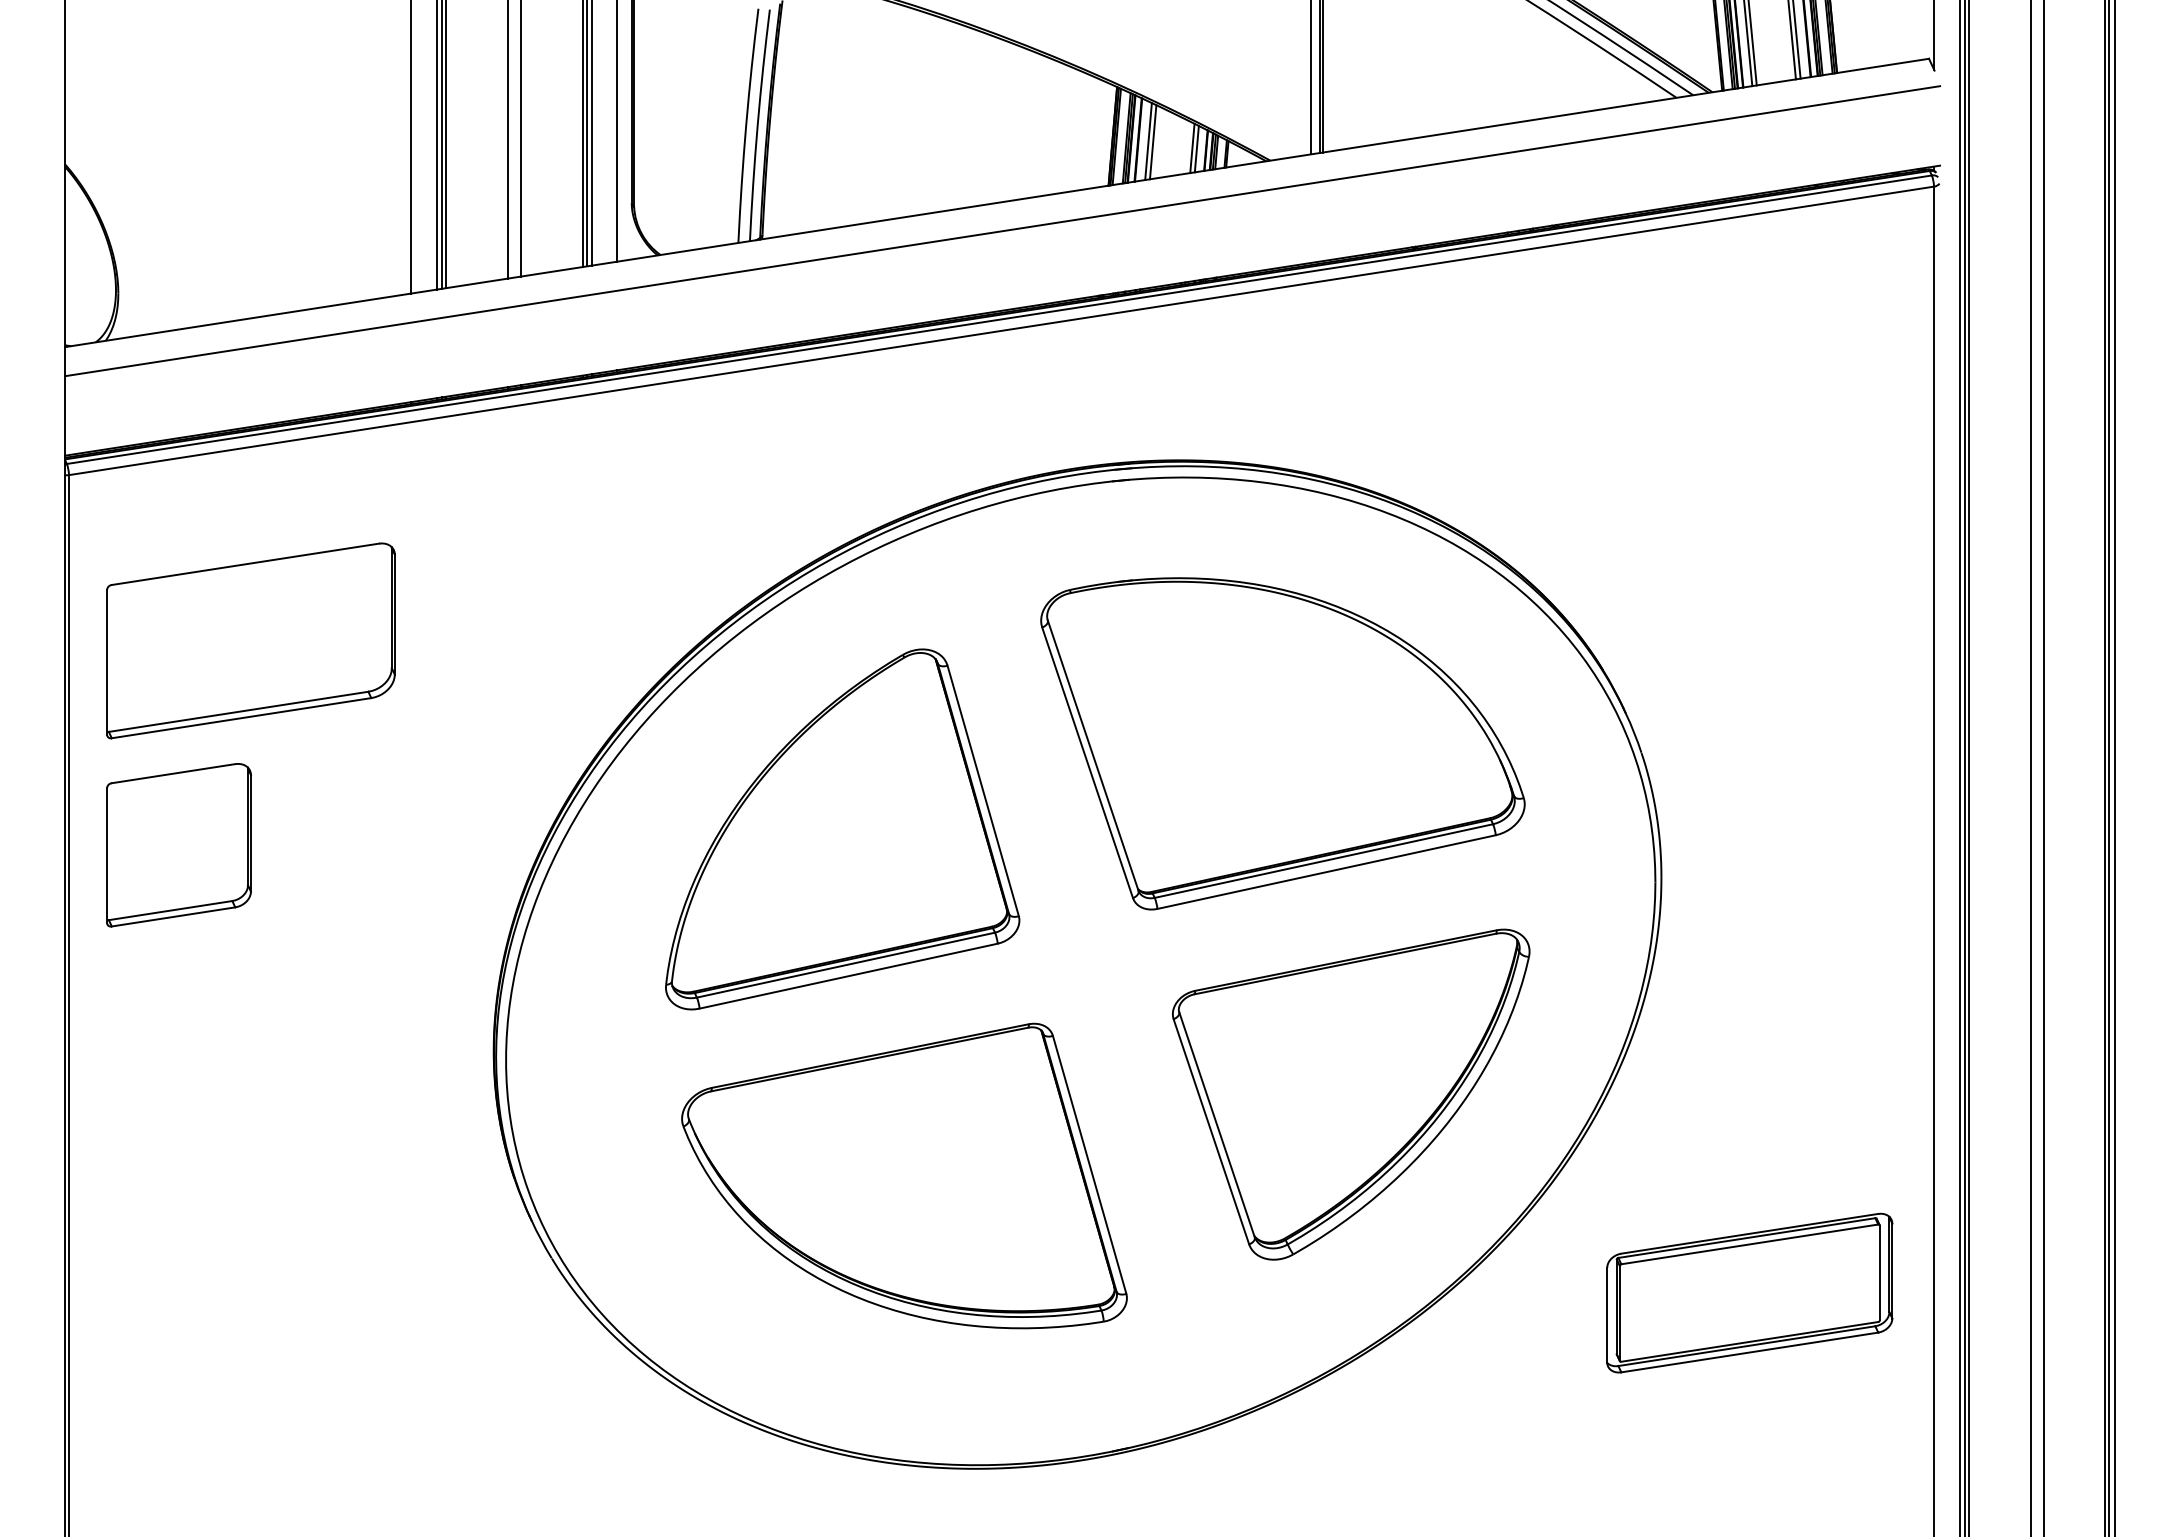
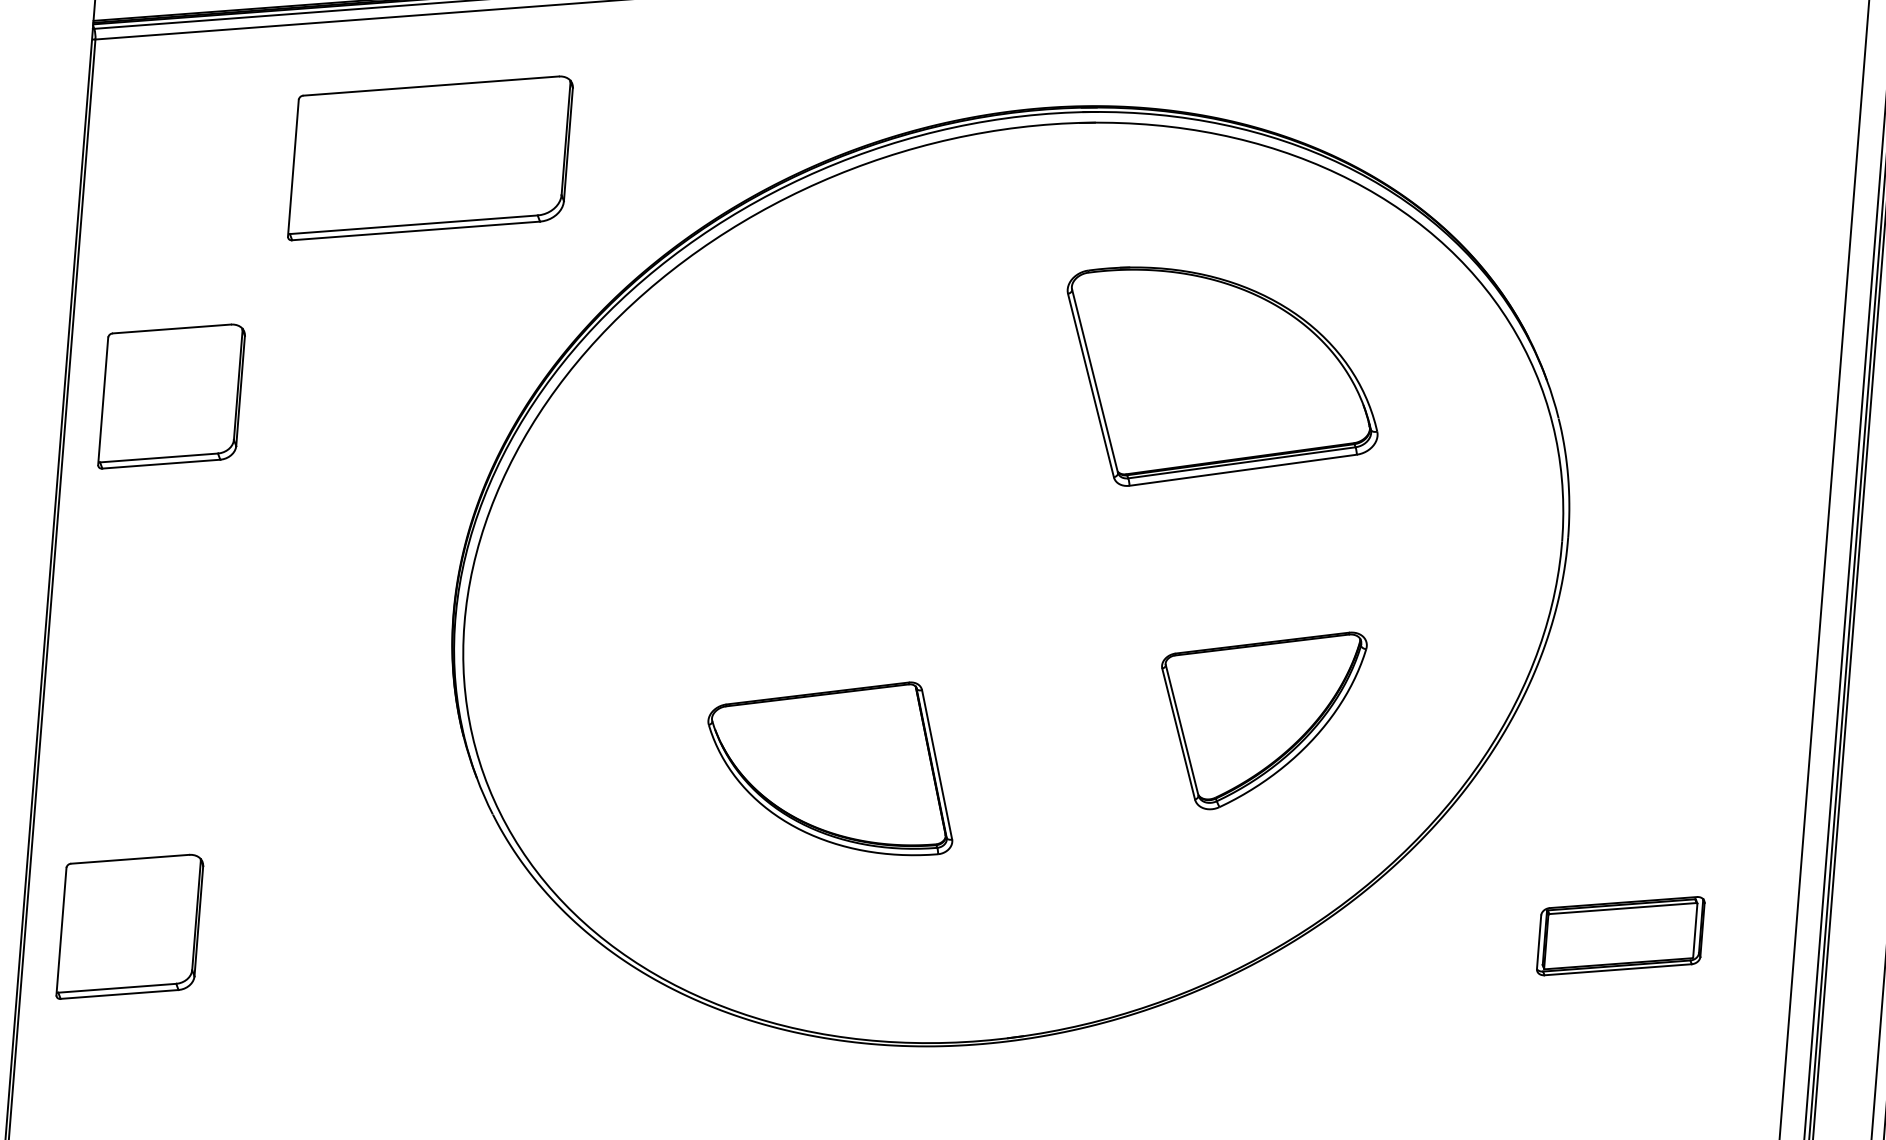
part: (250, 640) -> (430, 158), moved
part: (1282, 743) -> (1220, 382), size x0.7
part: (842, 829) -> (799, 431), removed
part: (1351, 1094) -> (1259, 719), size x0.6
part: (904, 1175) -> (831, 762), size x0.6
part: (1749, 1292) -> (1620, 935), size x0.6
part: (178, 1407) -> (129, 927), added

